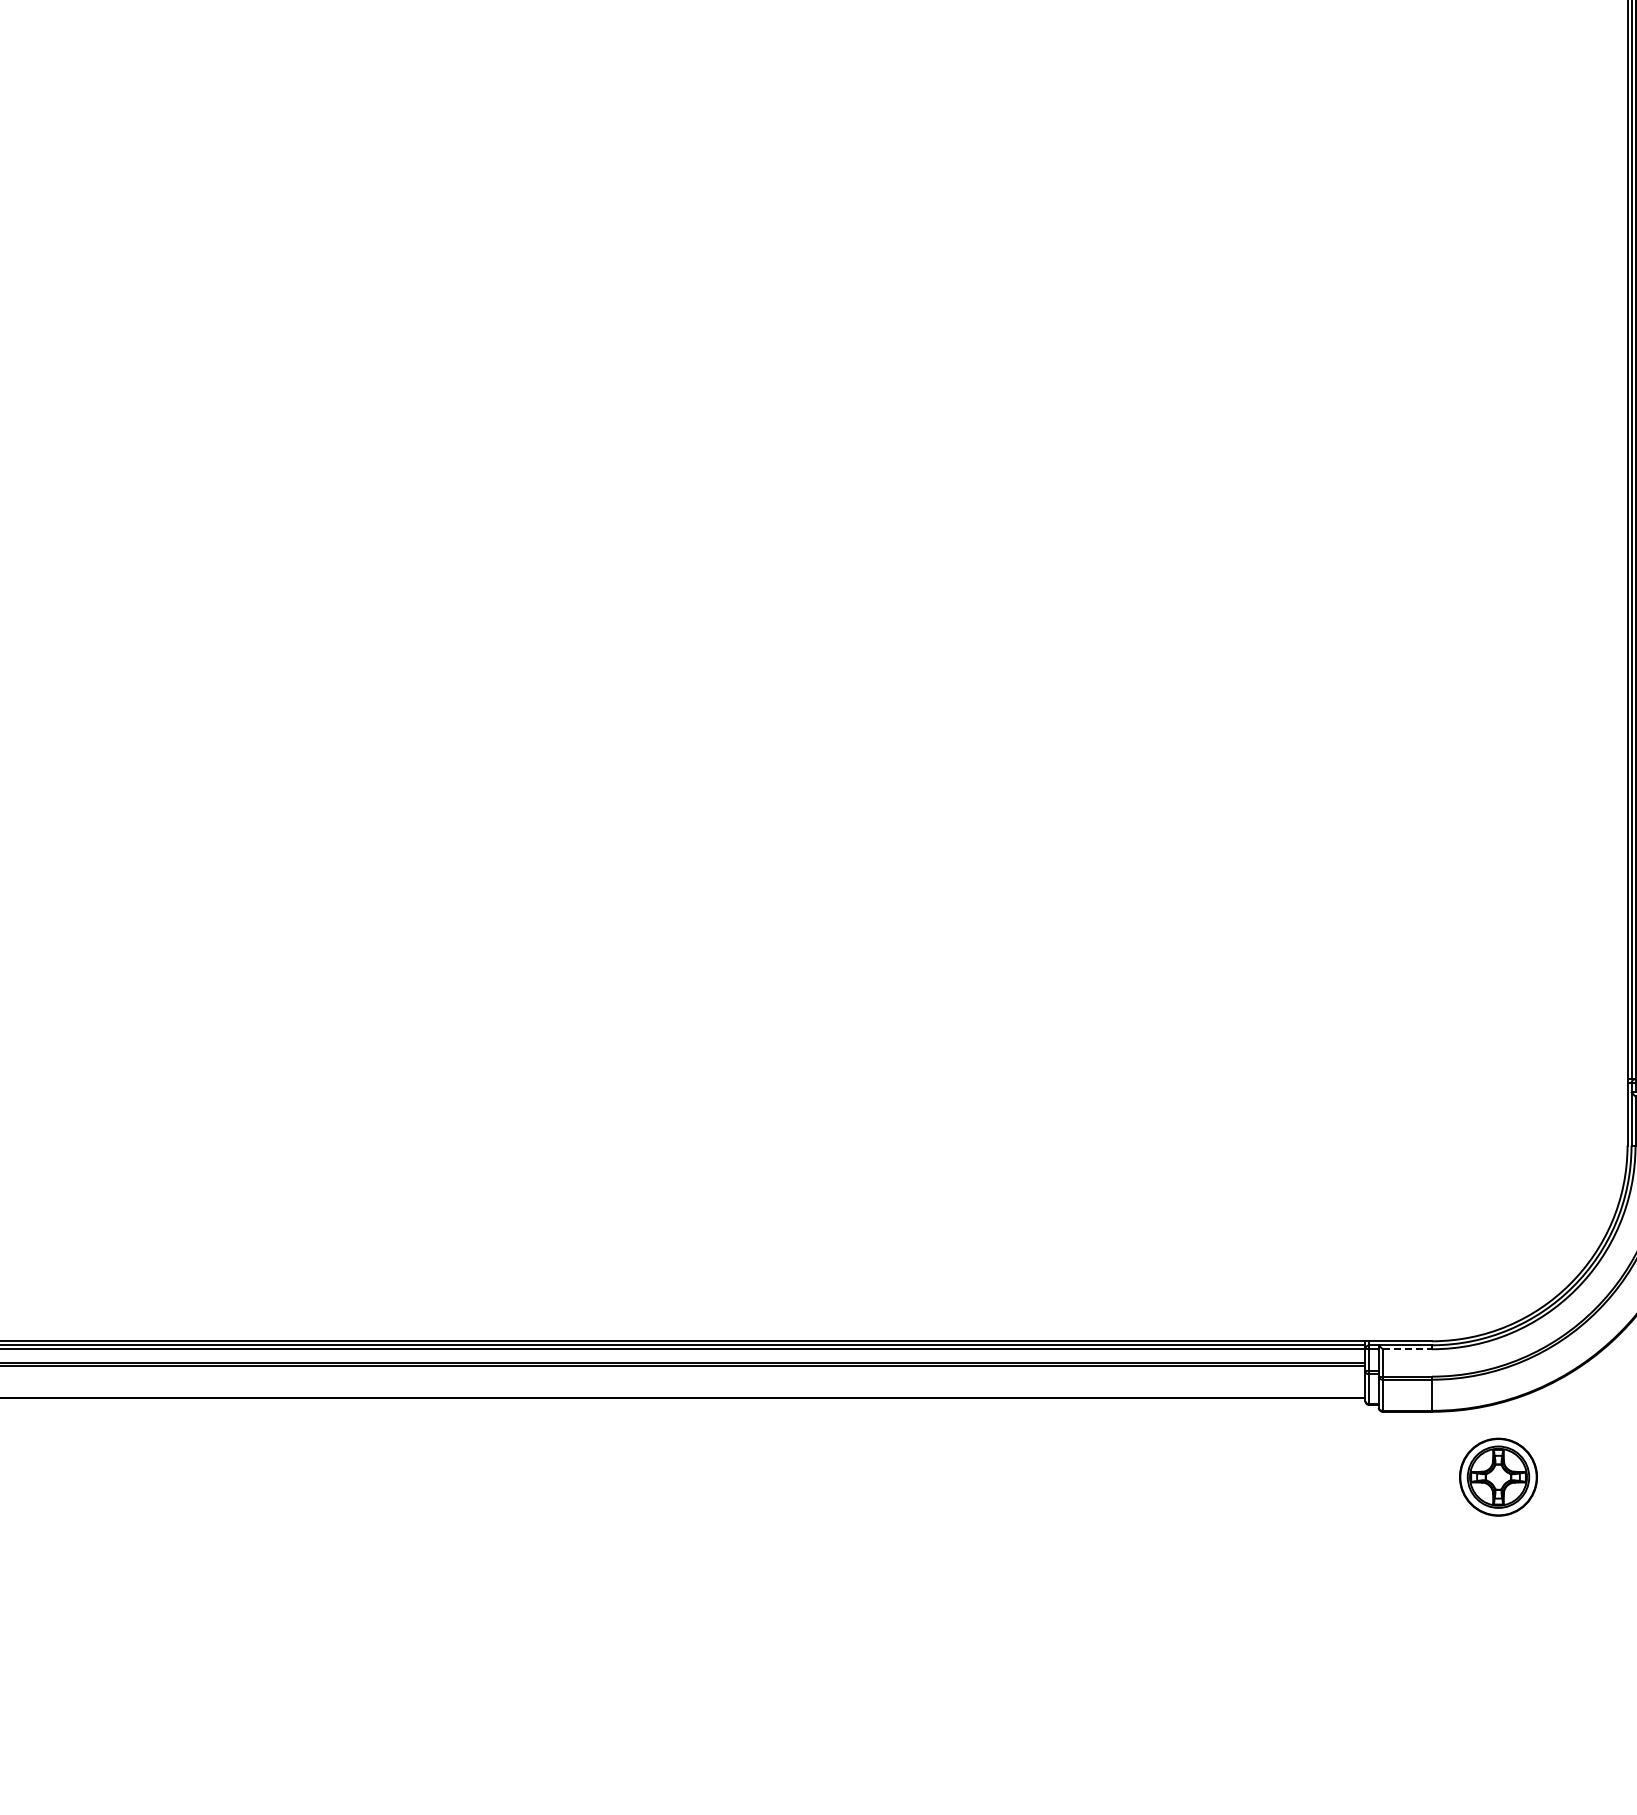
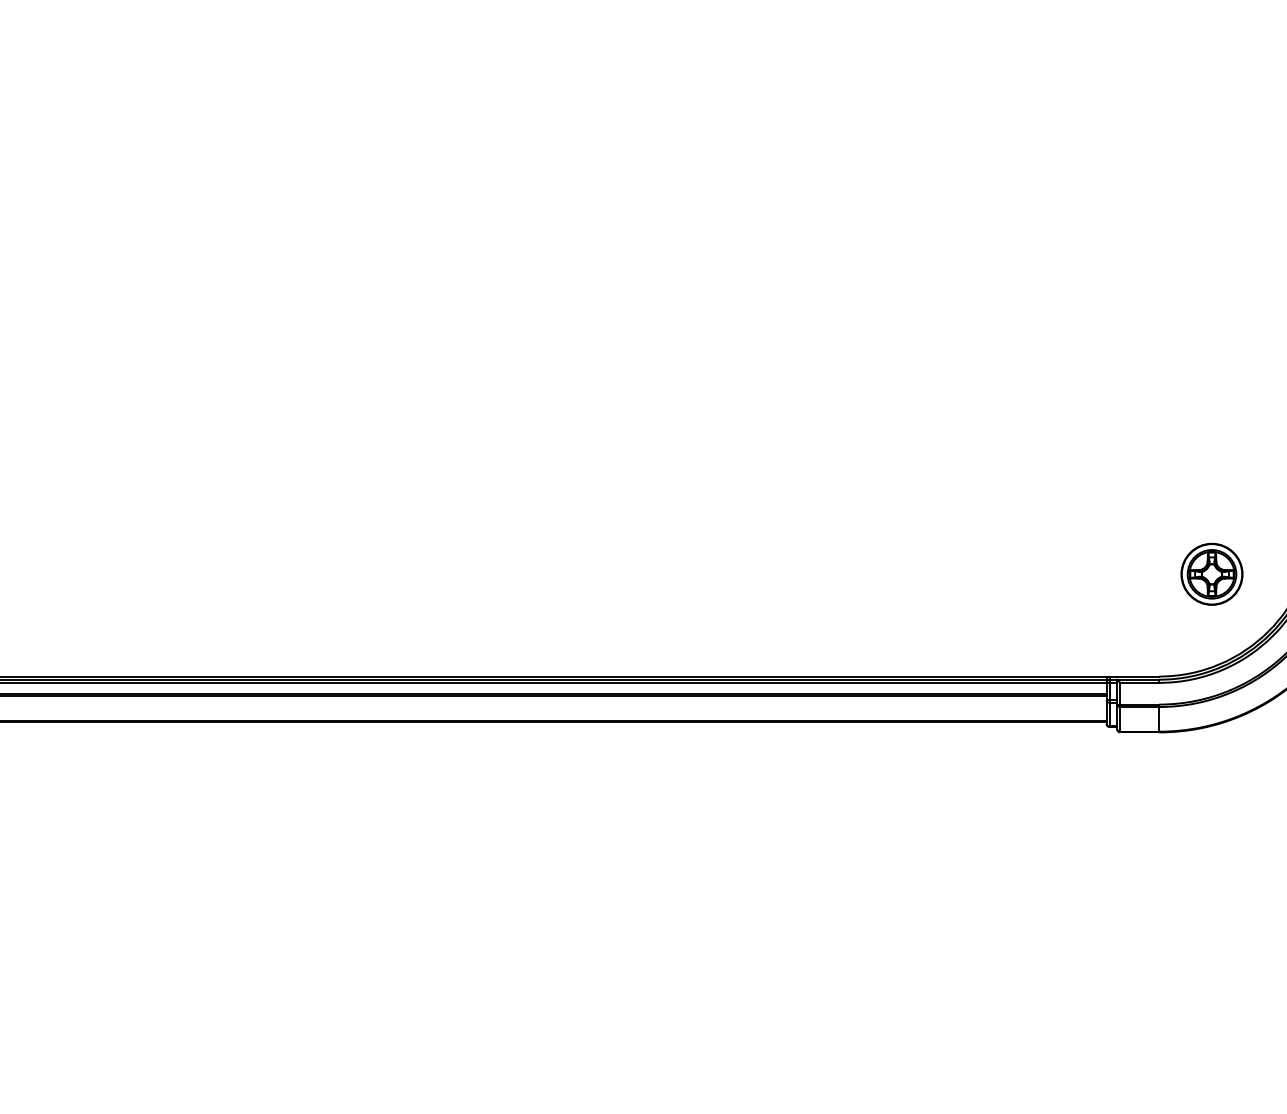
line: (1407, 1349) -> (1139, 683), dashed -> solid
part: (1498, 1476) -> (1212, 573), moved

